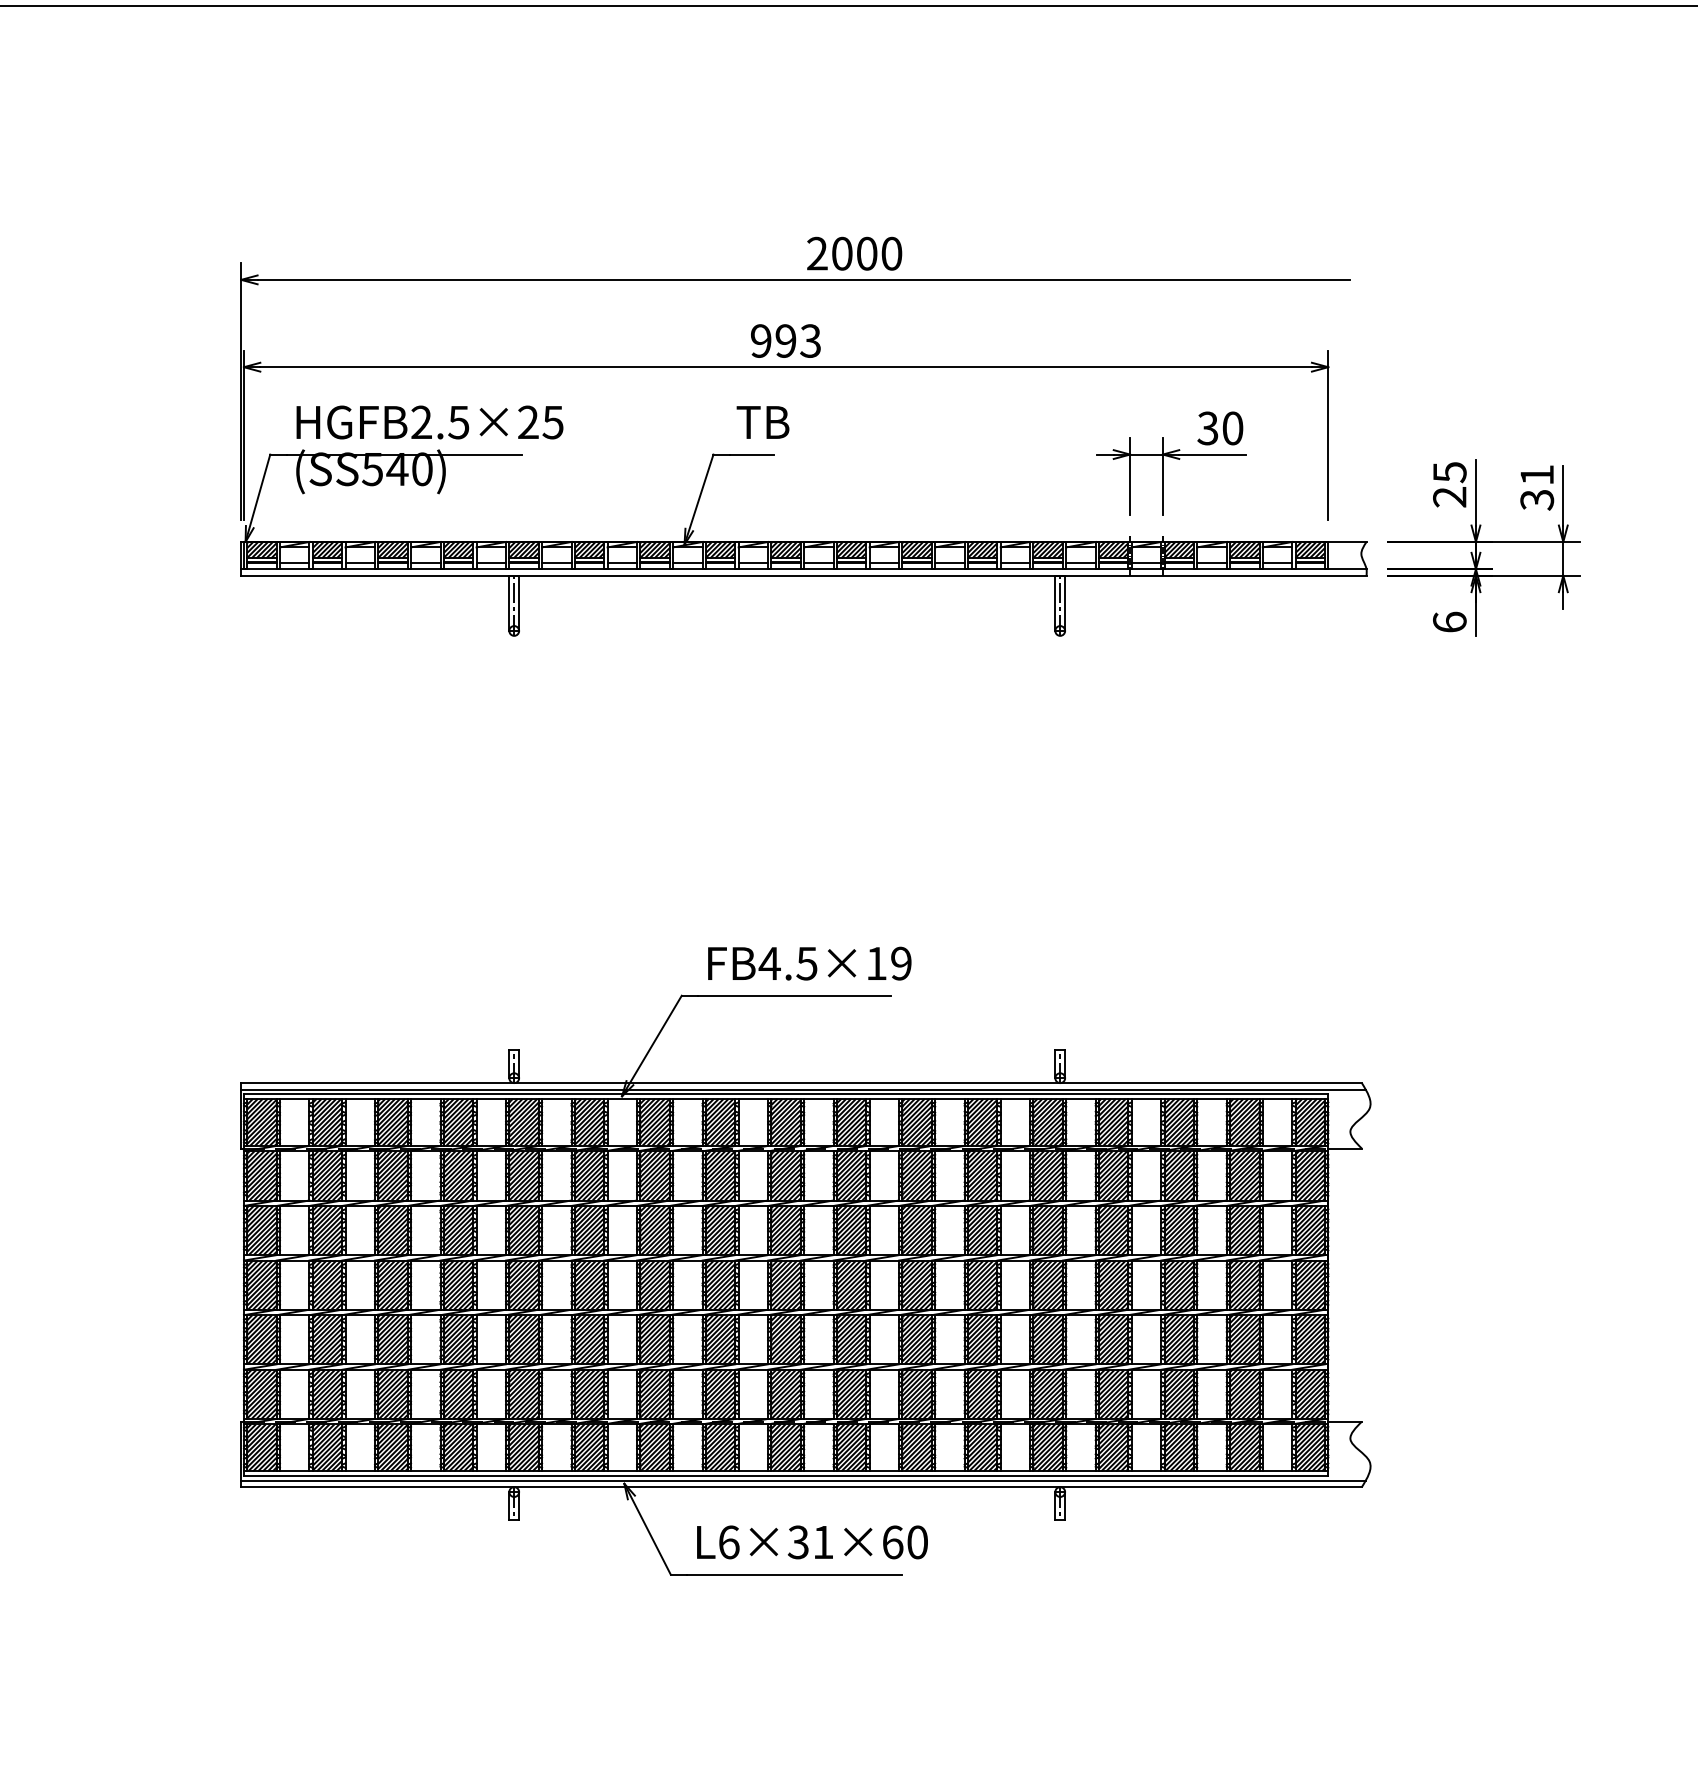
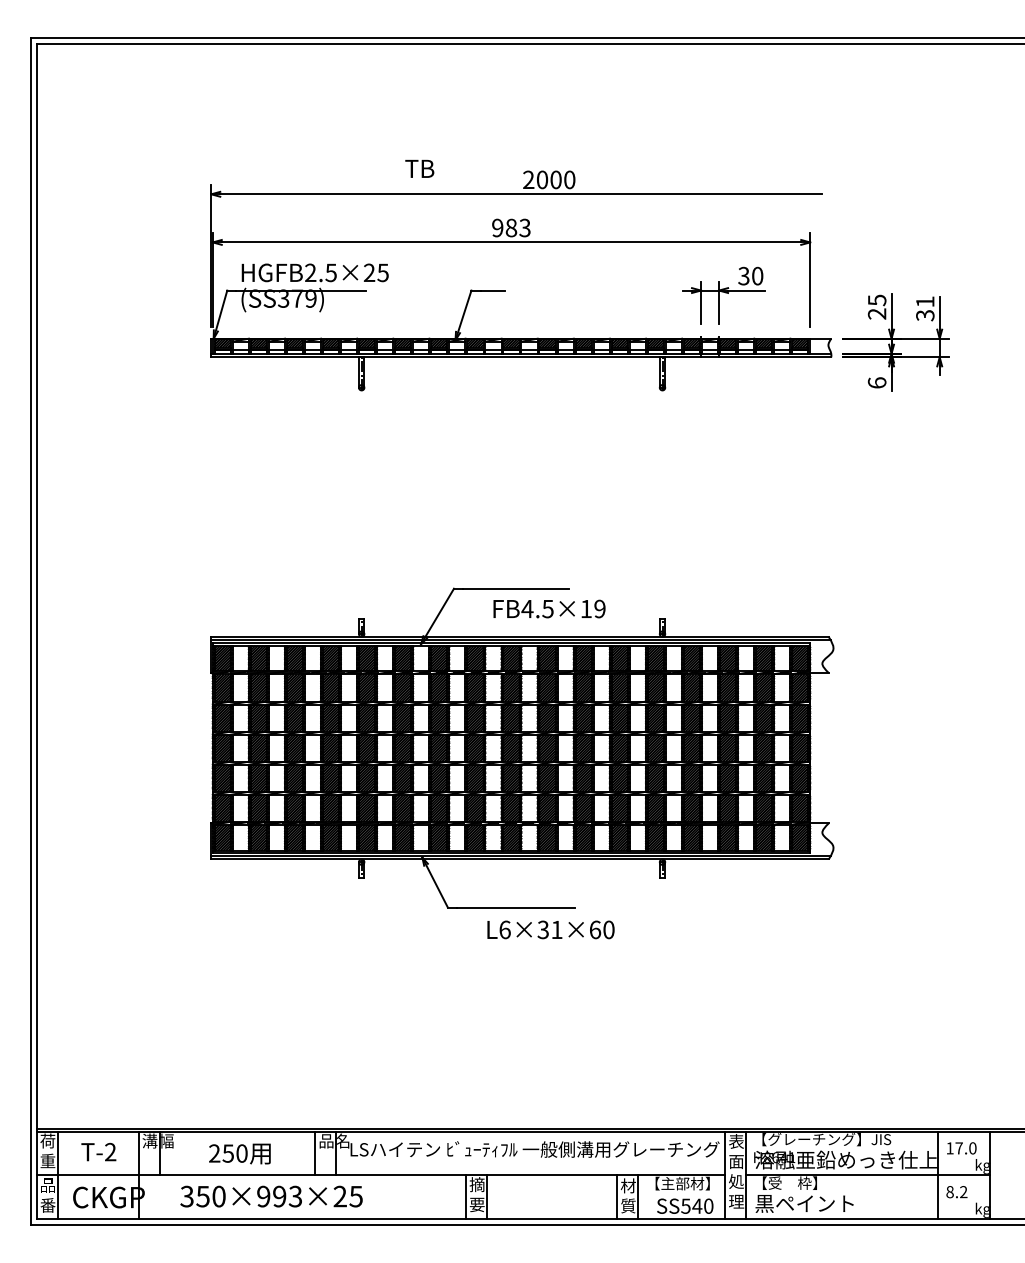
text: (786, 340) -> (511, 227), 993 -> 983
text: (762, 421) -> (419, 168), moved
text: (397, 468) -> (297, 298), (SS540) -> (SS379)
text: (809, 962) -> (549, 608), moved
text: (811, 1541) -> (550, 929), moved

